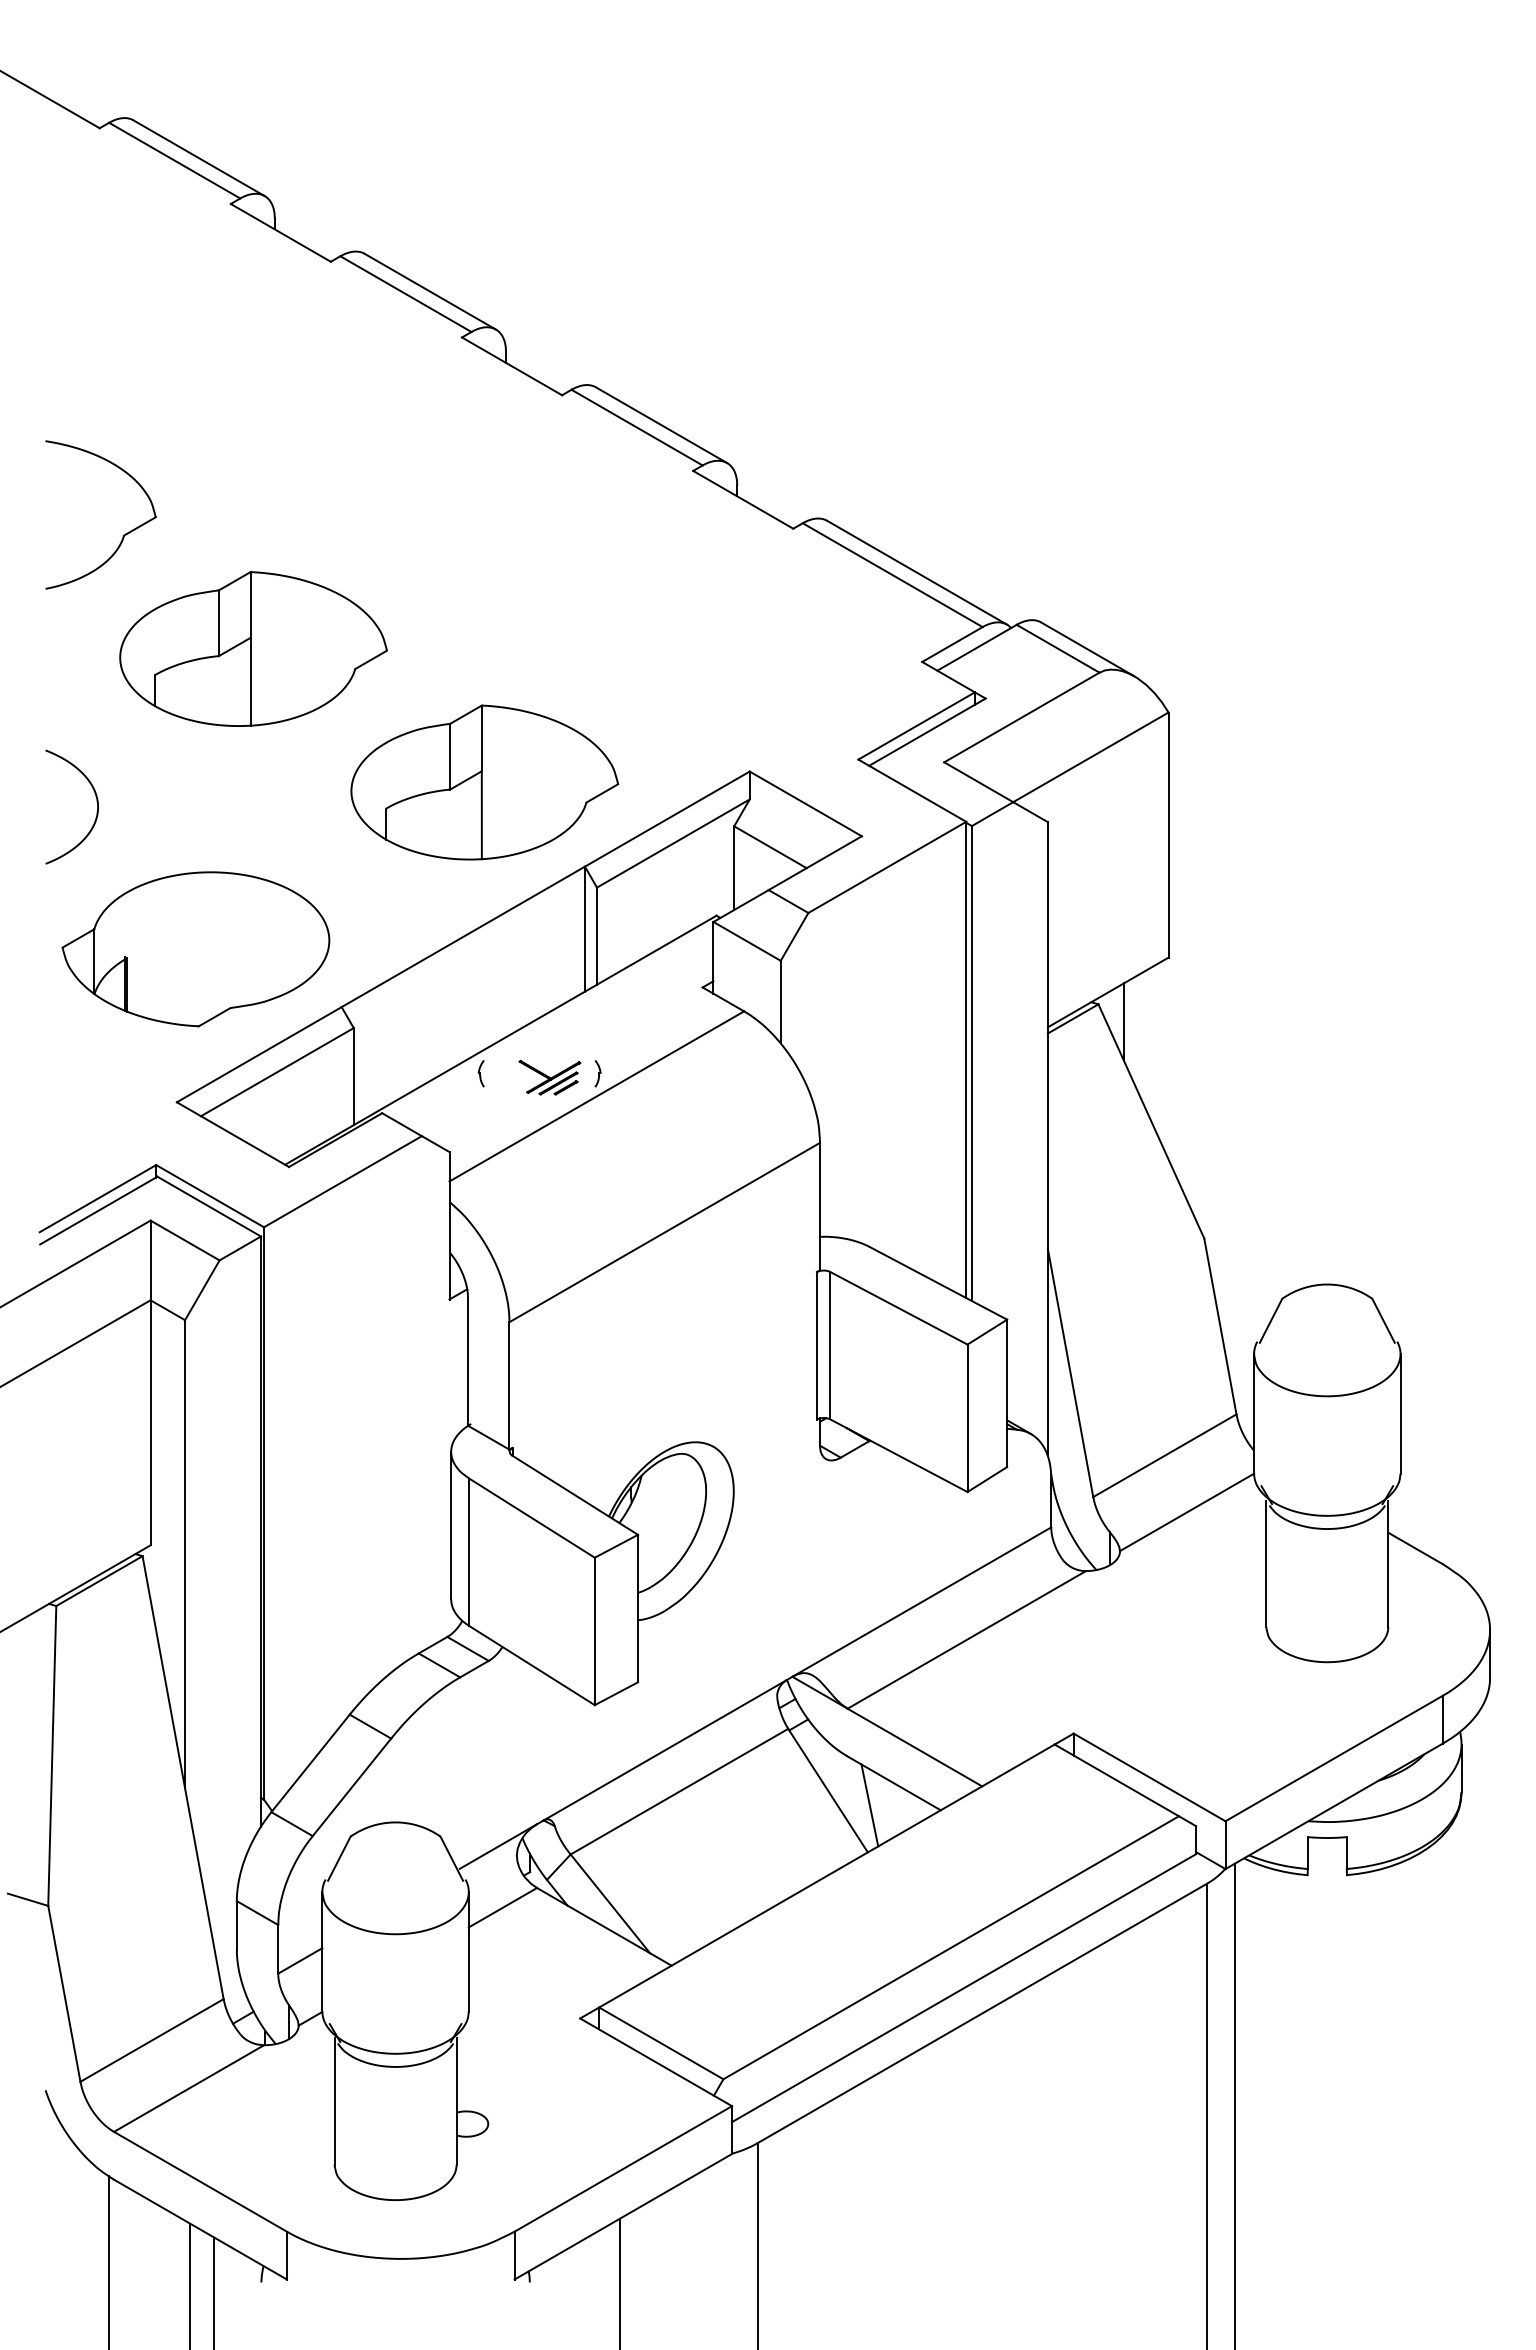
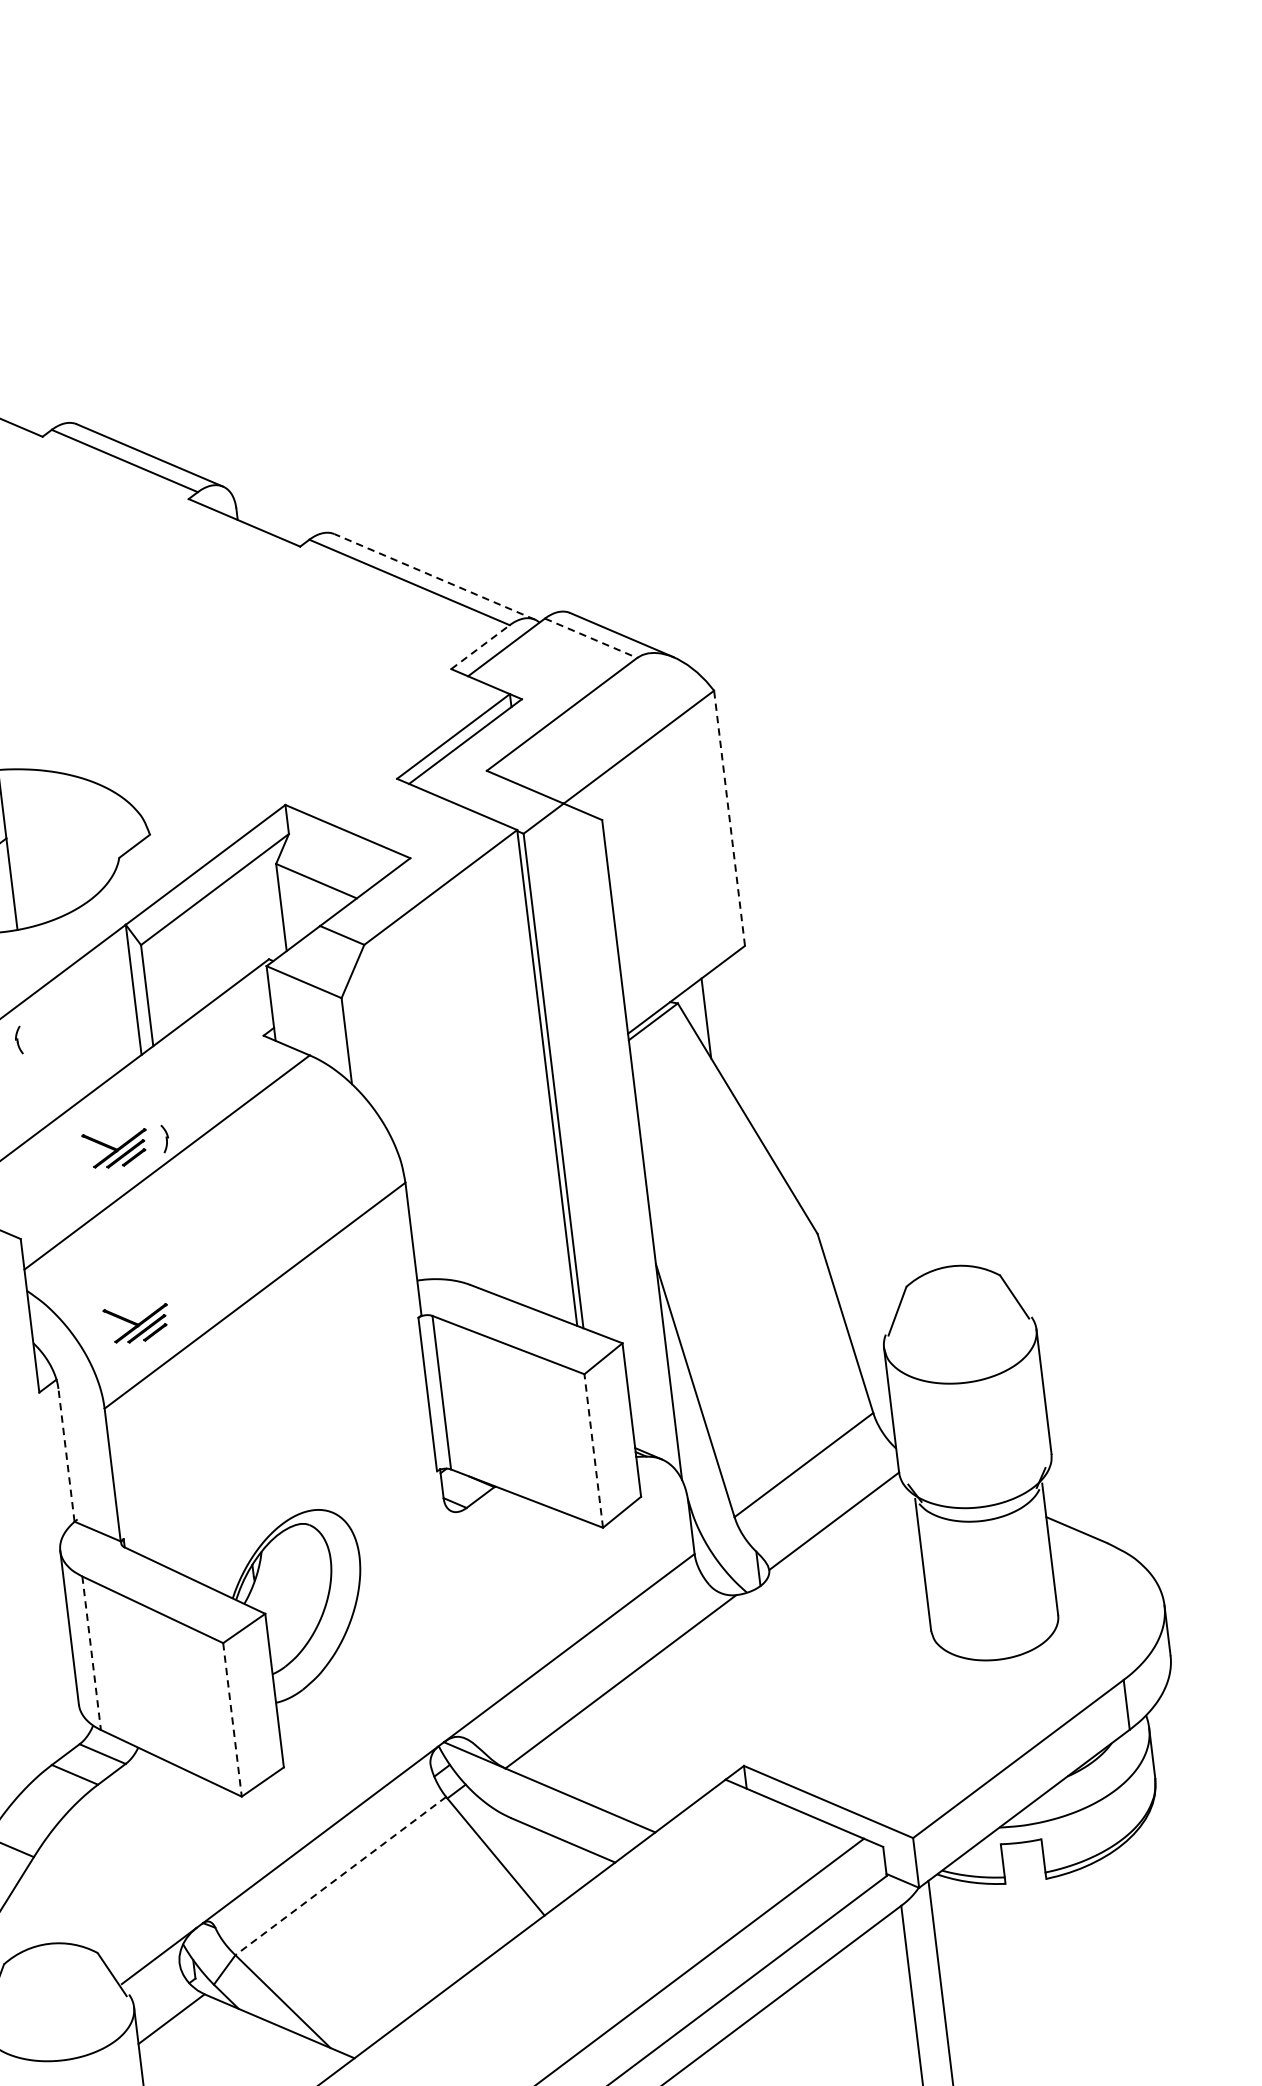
line: (917, 572) -> (435, 576), solid -> dashed
line: (952, 644) -> (480, 647), solid -> dashed
line: (1058, 648) -> (591, 637), solid -> dashed
line: (1168, 835) -> (729, 818), solid -> dashed
part: (480, 1073) -> (17, 1040), moved
part: (549, 1245) -> (136, 1323), added
line: (468, 1362) -> (67, 1455), solid -> dashed
line: (967, 1418) -> (593, 1451), solid -> dashed
line: (469, 1552) -> (92, 1653), solid -> dashed
line: (594, 1631) -> (232, 1719), solid -> dashed
line: (679, 1791) -> (340, 1875), solid -> dashed
line: (869, 1805) -> (540, 1866), removed

